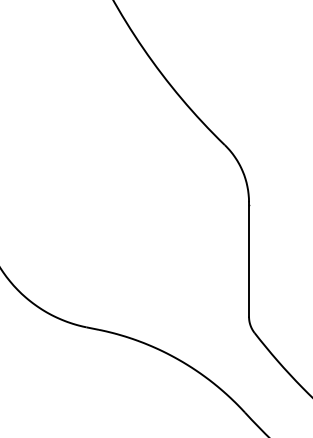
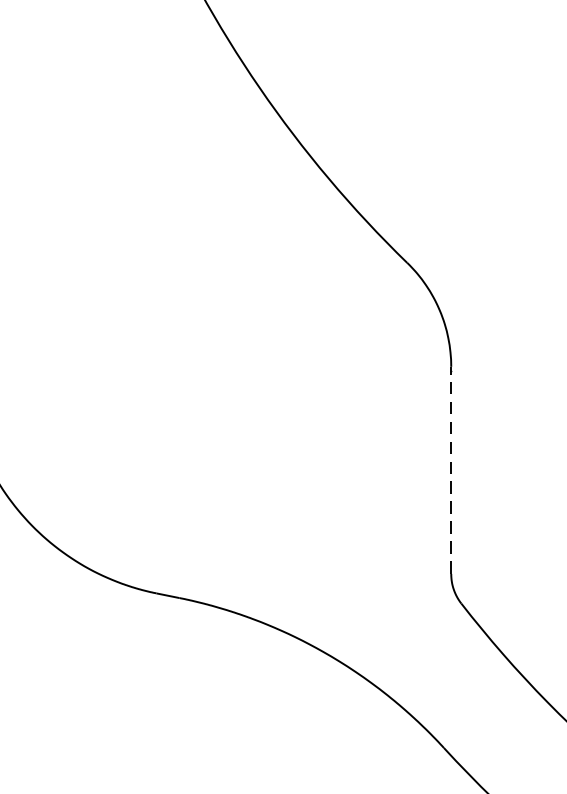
line: (249, 258) -> (452, 468), solid -> dashed

